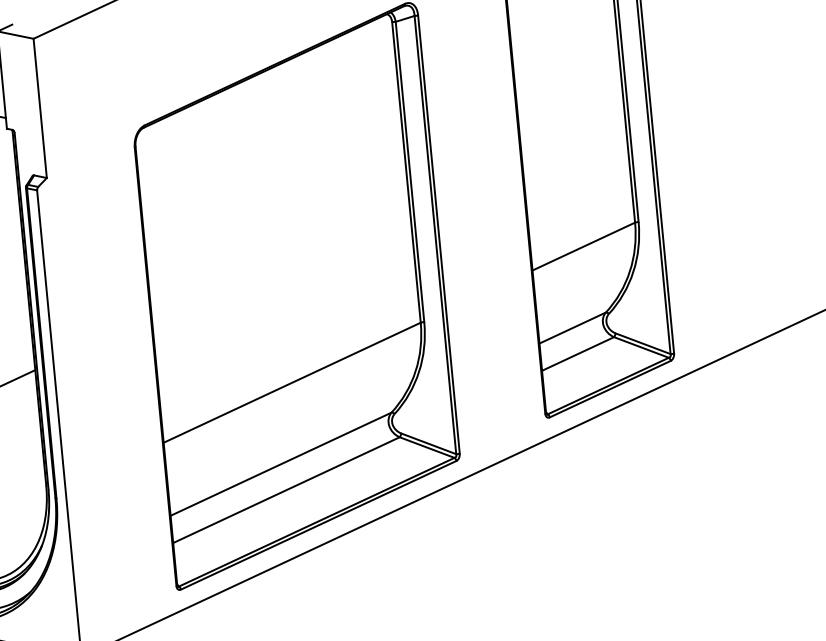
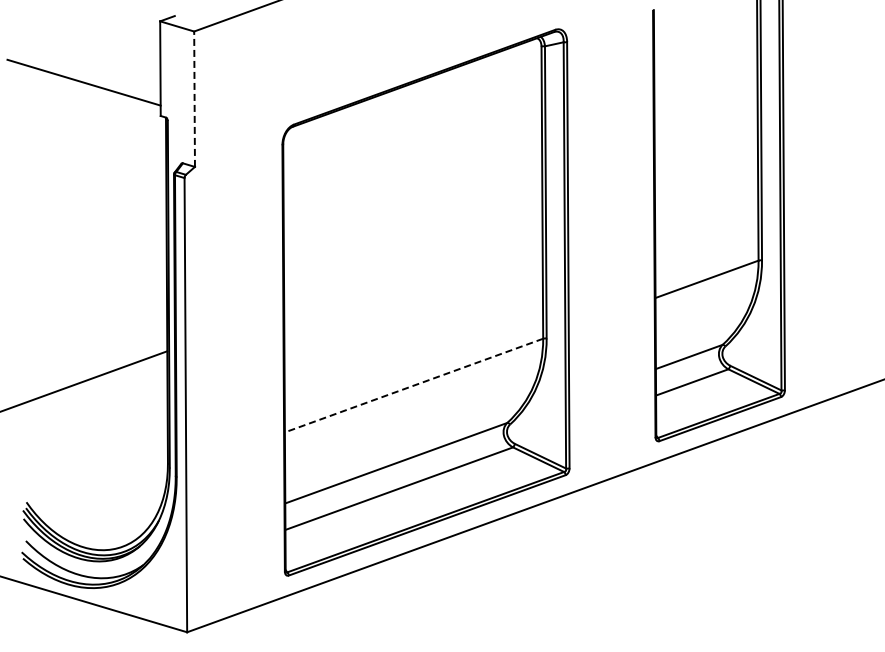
line: (40, 108) -> (194, 99), solid -> dashed
line: (291, 382) -> (413, 385), solid -> dashed

